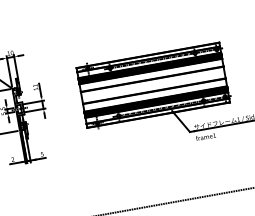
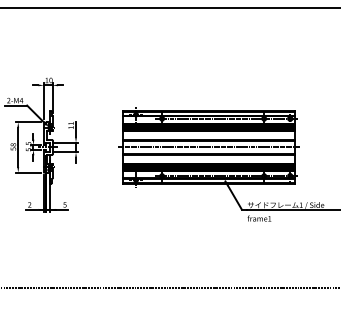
line: (153, 85) -> (208, 147), added

